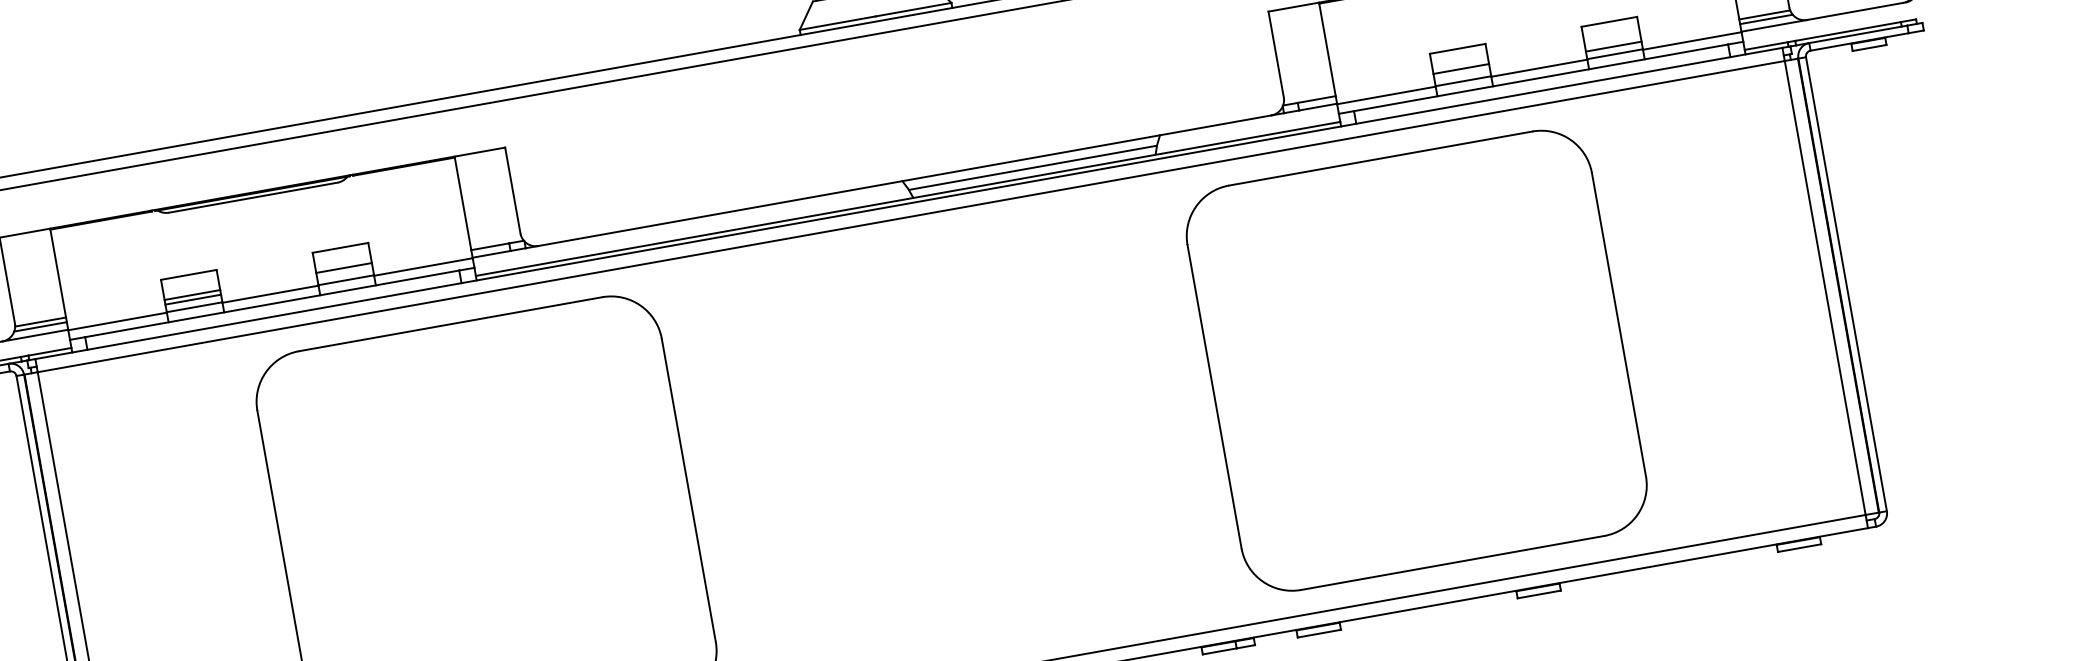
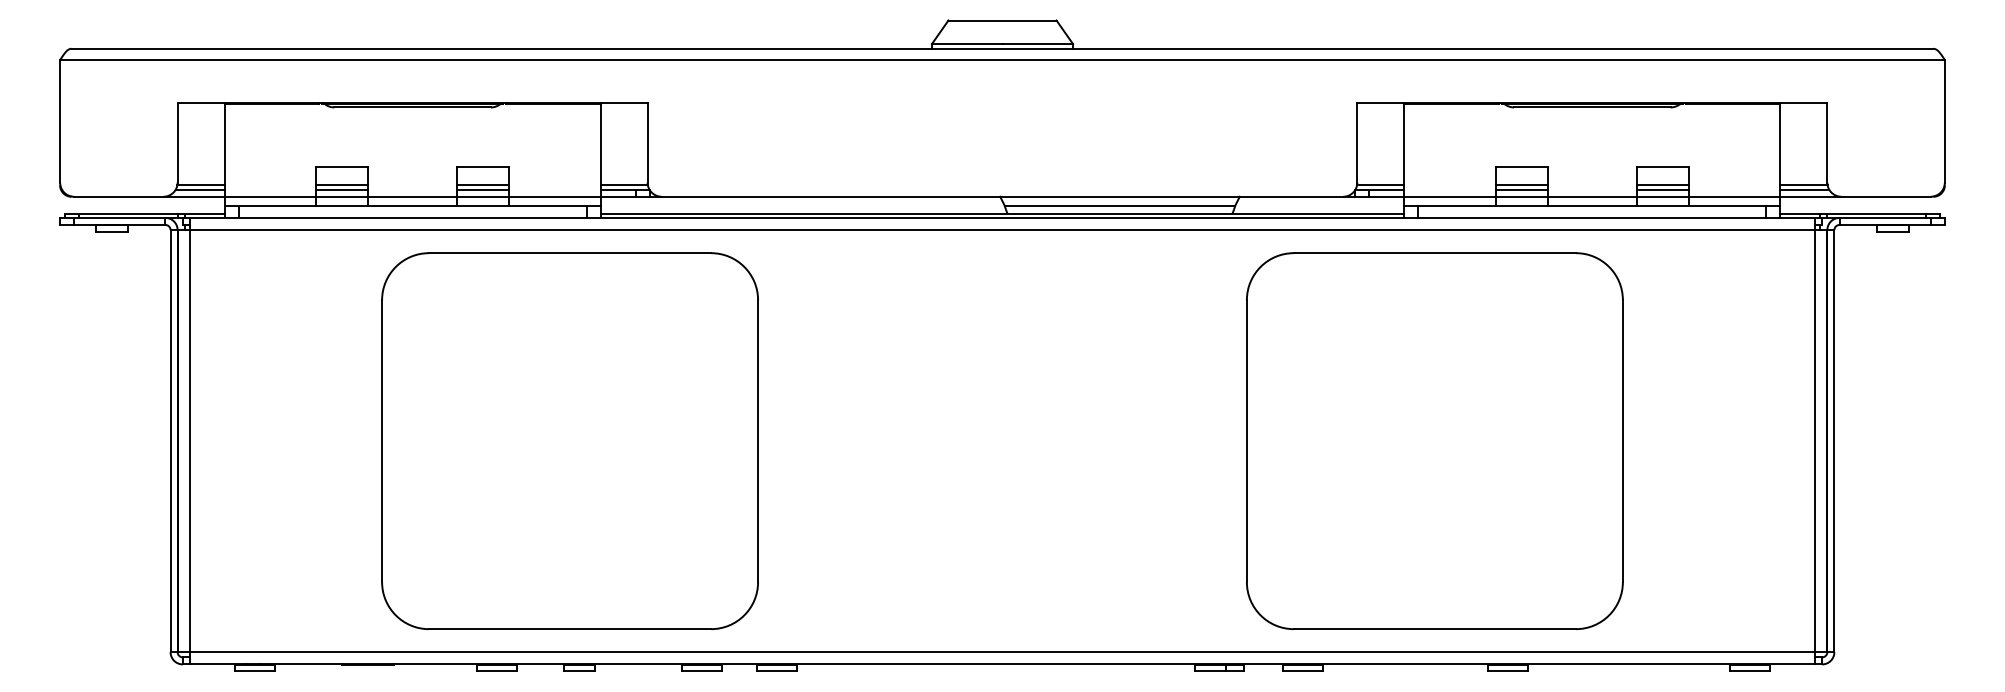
line: (1612, 42) -> (1662, 185), added
line: (1461, 73) -> (1521, 189), added
line: (1309, 96) -> (1380, 185), added
line: (495, 241) -> (623, 185), added
line: (344, 272) -> (482, 189), added

